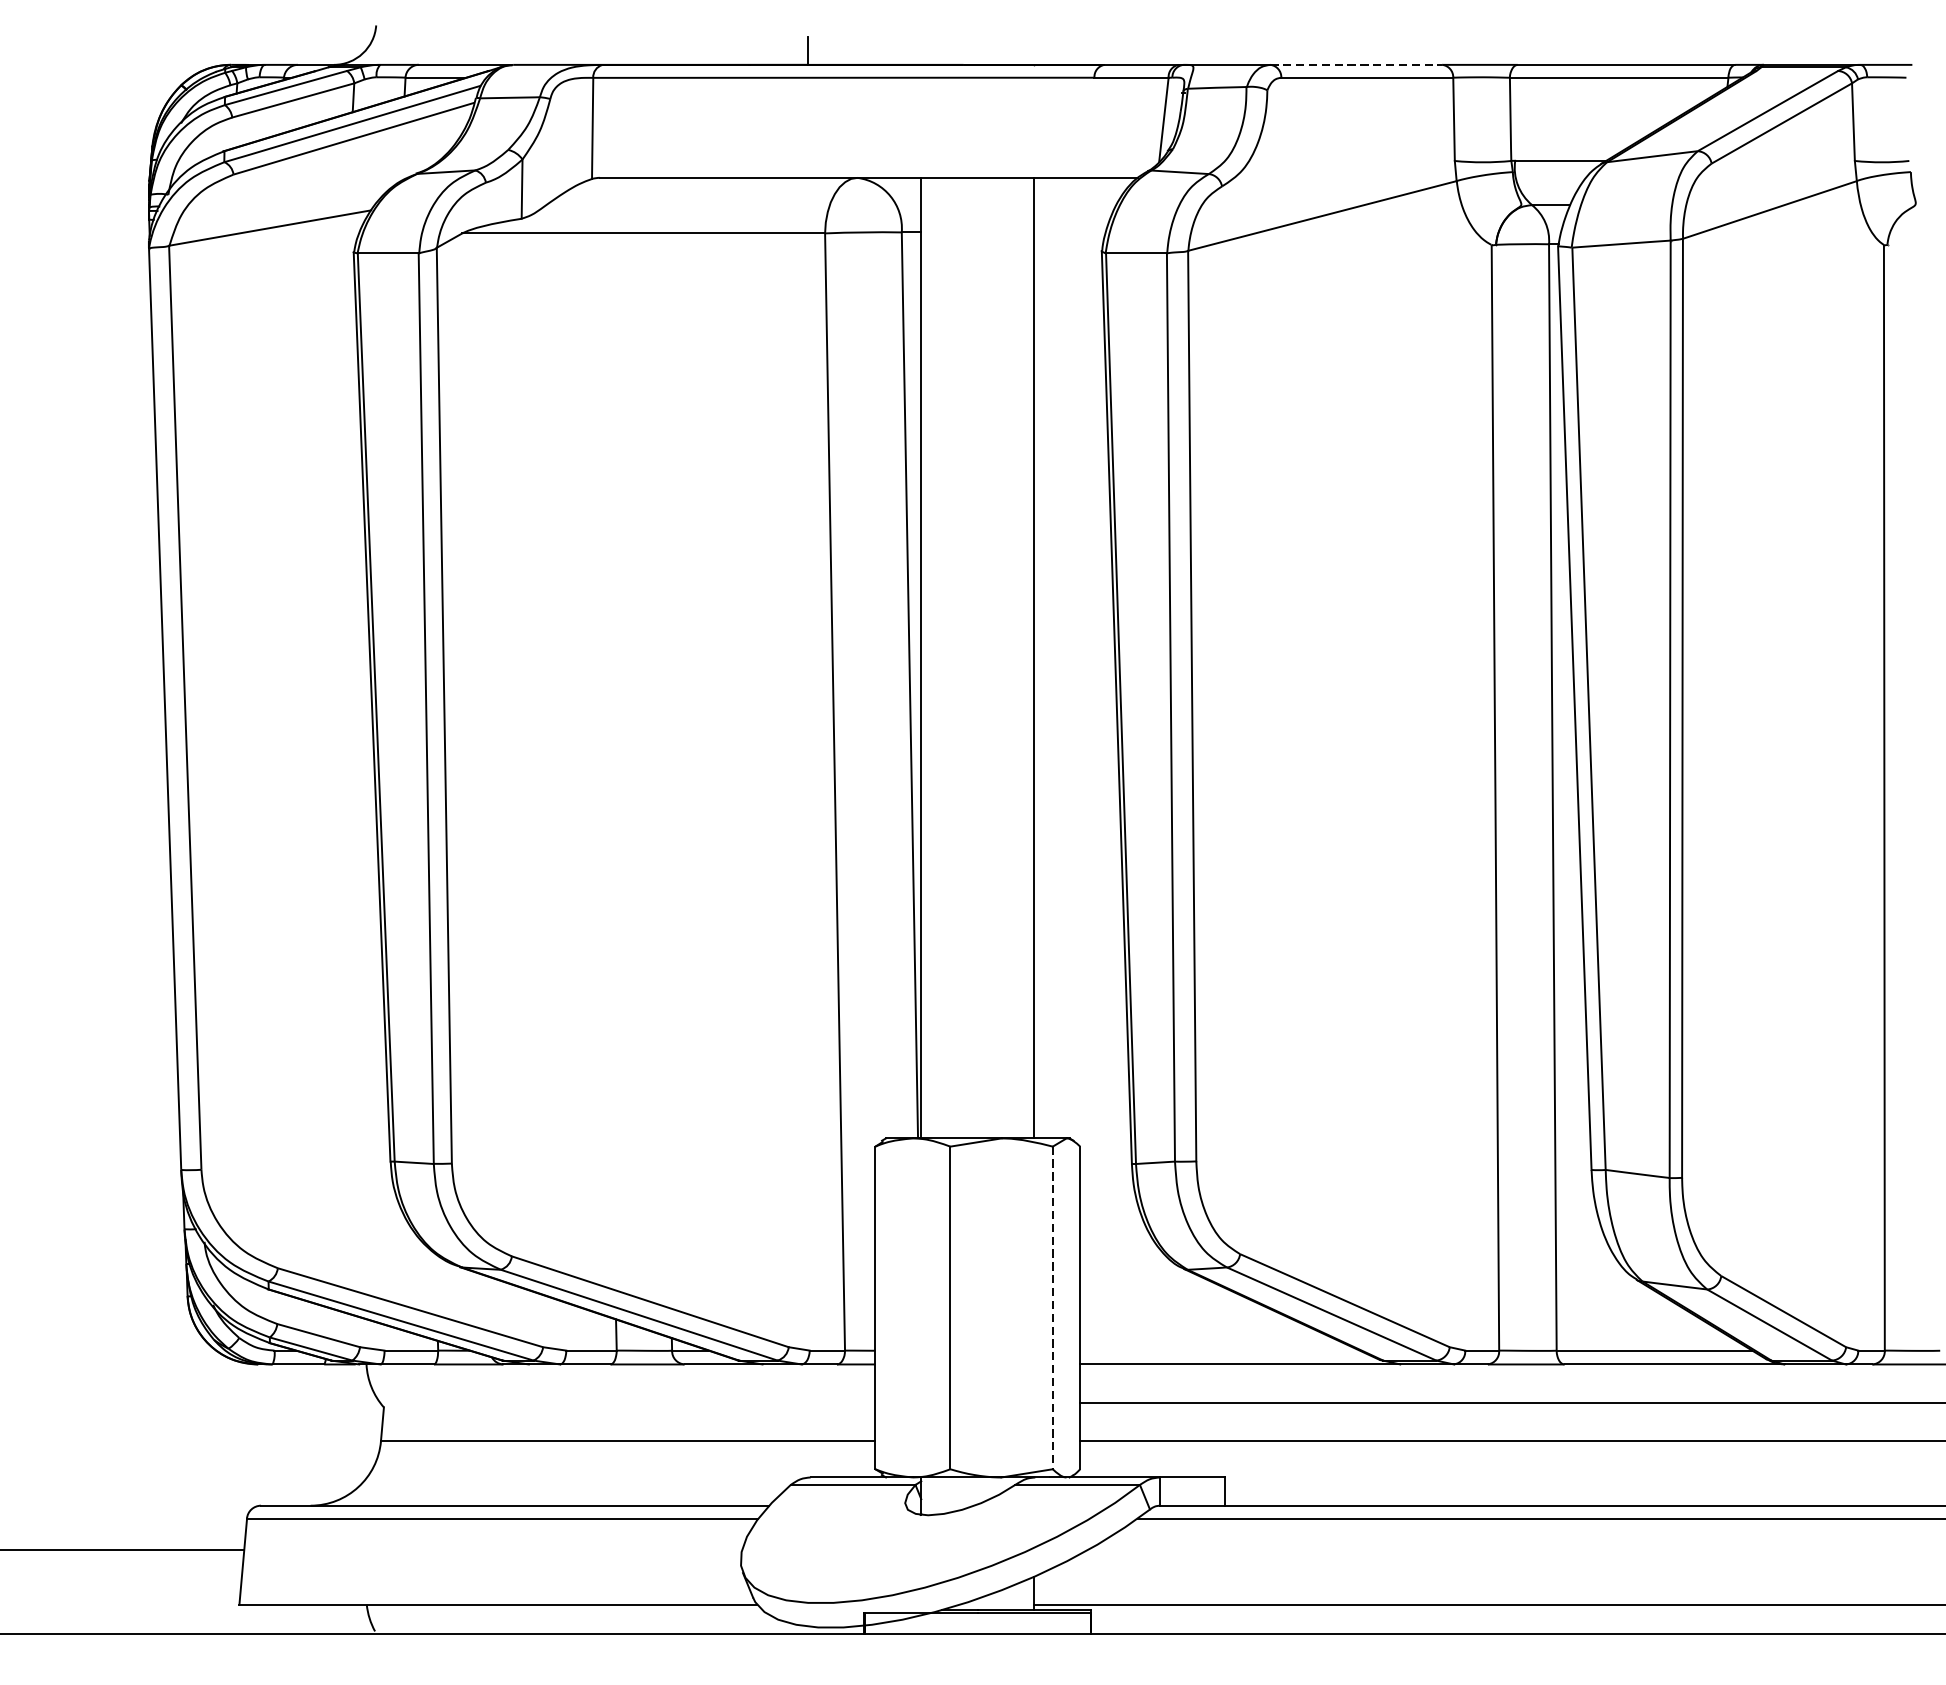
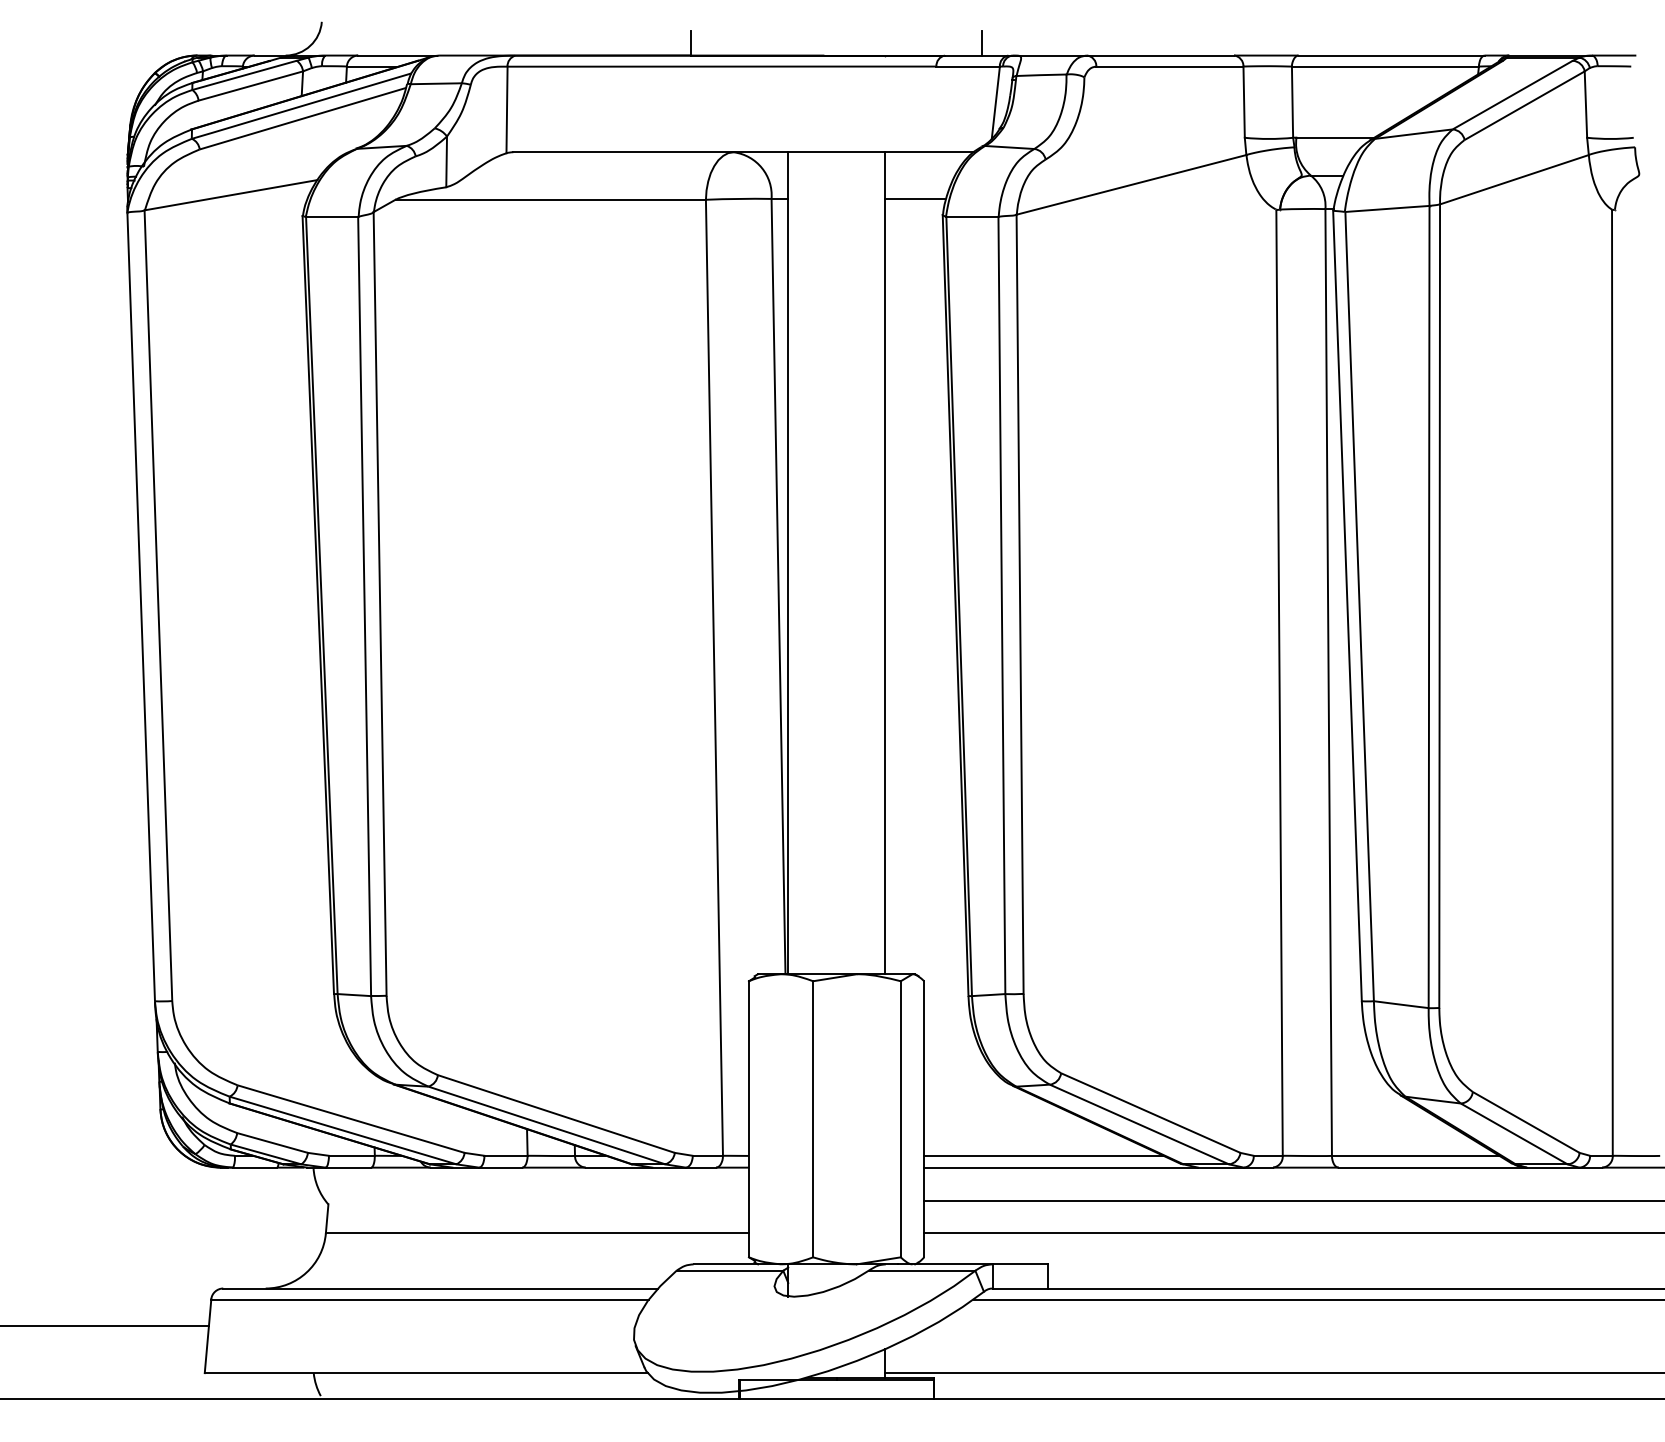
line: (1147, 50) -> (981, 43), added
line: (1356, 64) -> (1160, 55), dashed -> solid
line: (1068, 231) -> (914, 198), added
line: (1052, 1308) -> (900, 1119), dashed -> solid
line: (1219, 1350) -> (1043, 1155), added

